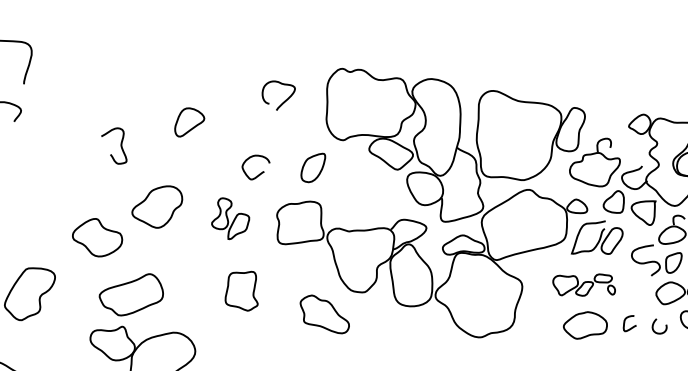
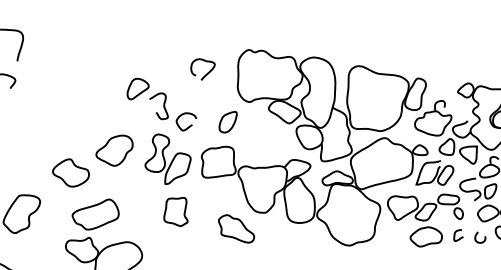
curve: (120, 145) -> (163, 105), moved
part: (230, 218) -> (167, 159), size x1.67
part: (583, 284) -> (424, 207), size x1.67

